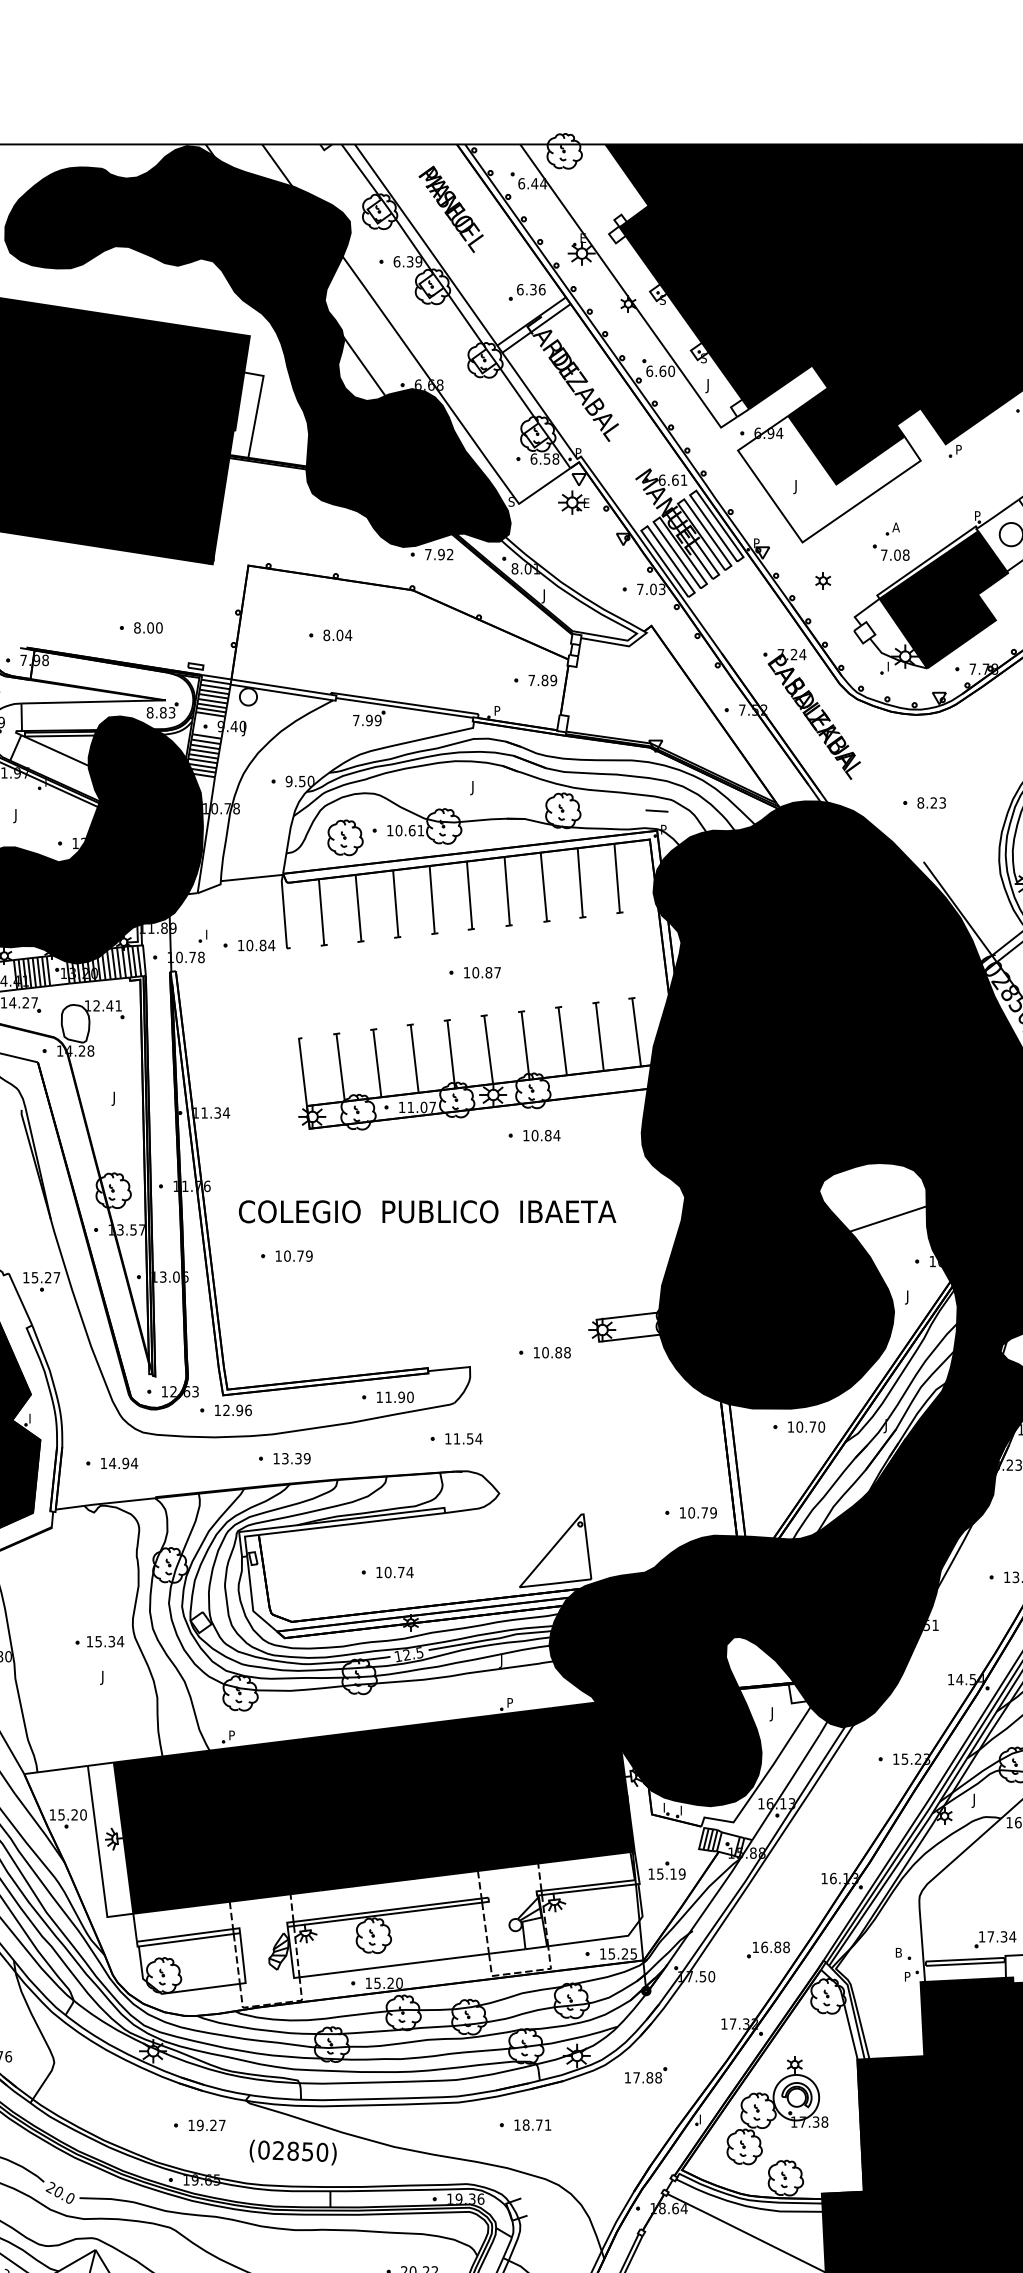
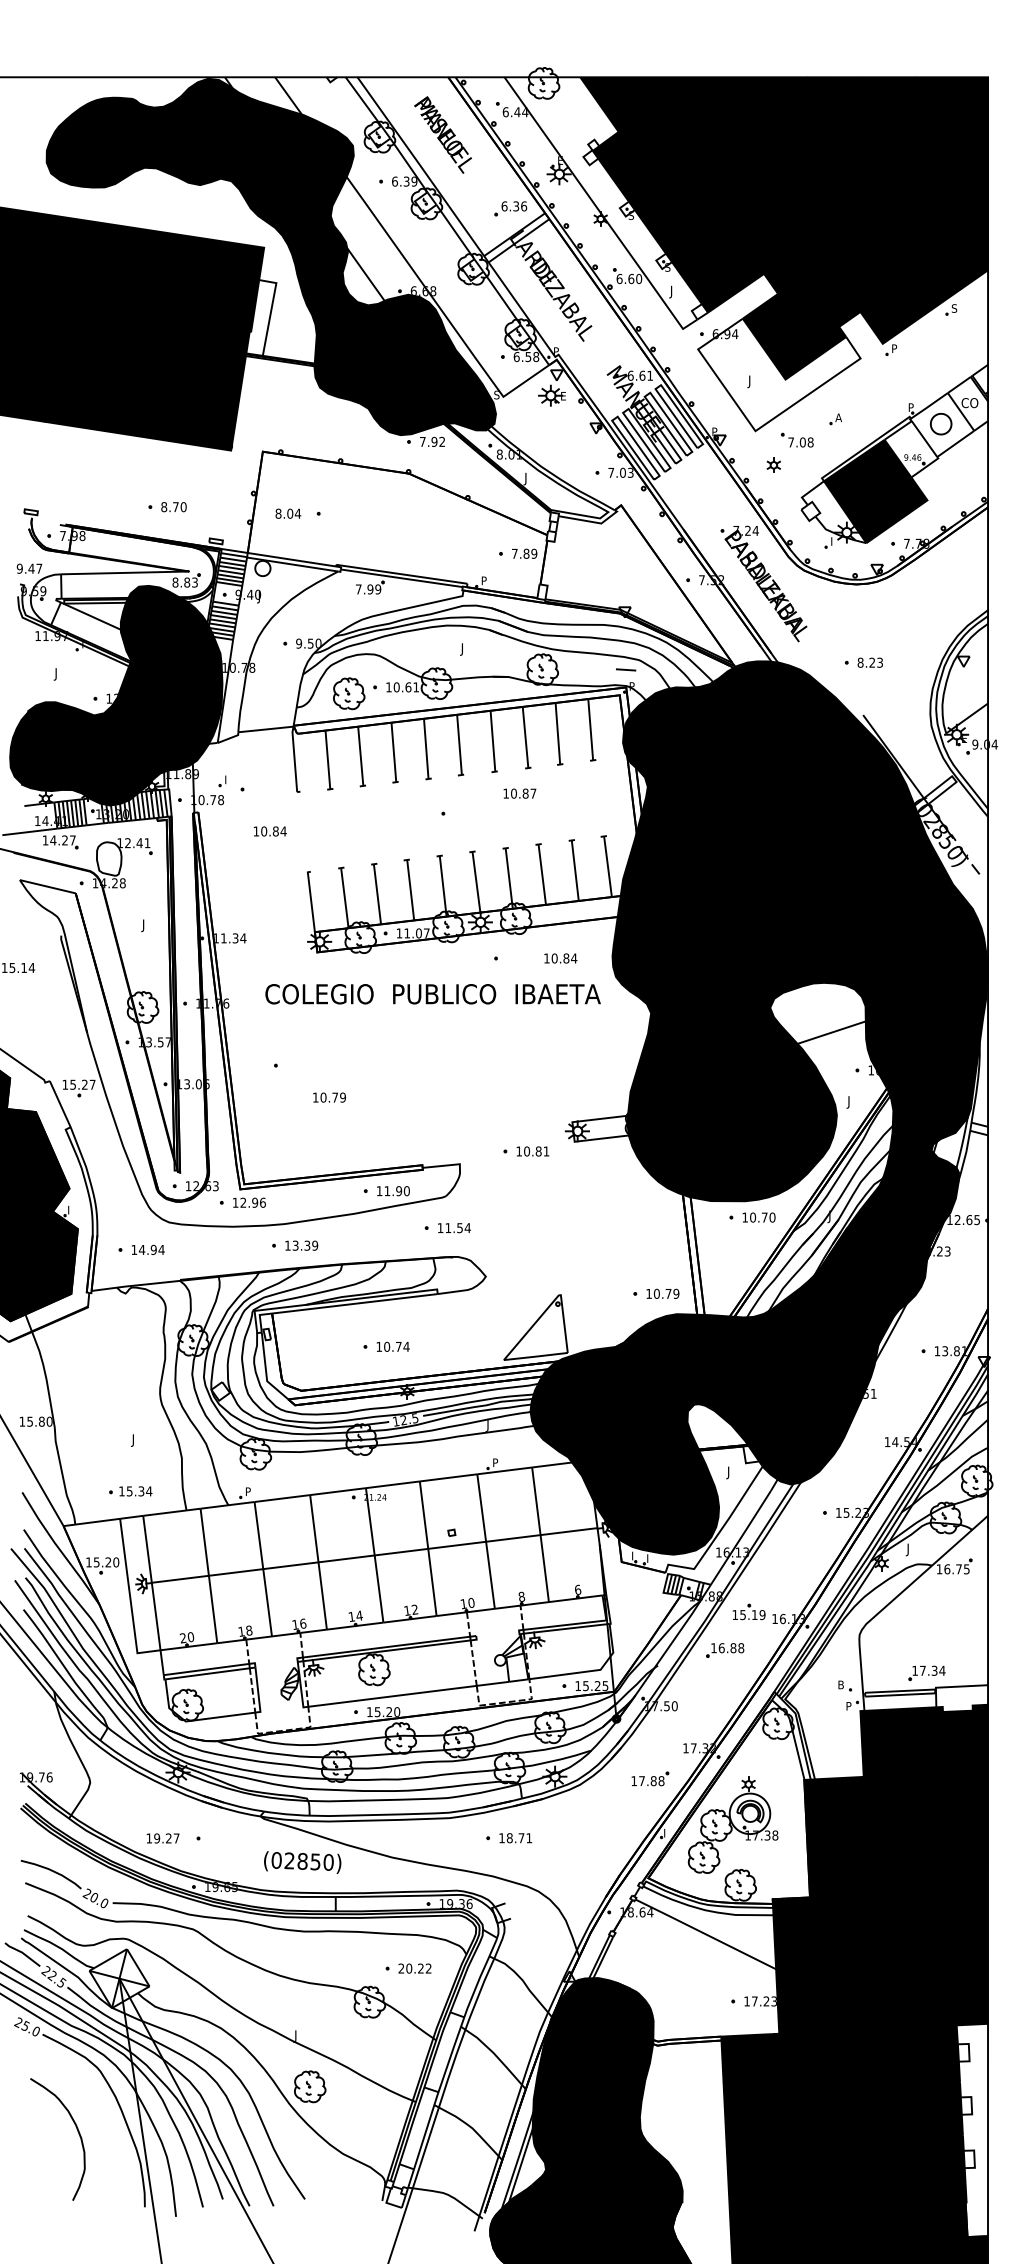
part: (891, 551) -> (797, 439), moved
fill: (978, 563) -> (911, 449), removed
text: (150, 628) -> (175, 507), 8.00 -> 8.70
text: (337, 635) -> (288, 513), moved
text: (255, 945) -> (269, 831), moved
text: (481, 972) -> (519, 793), moved
text: (541, 1135) -> (560, 958), moved
text: (426, 1212) -> (432, 994), moved
text: (294, 1255) -> (329, 1097), moved
text: (567, 1352) -> (546, 1151), 10.88 -> 10.81
part: (99, 1641) -> (130, 1491), moved
fill: (373, 1807) -> (374, 1555), removed
part: (666, 1870) -> (748, 1611), moved
part: (768, 1949) -> (725, 1650), moved
part: (646, 2074) -> (650, 1778), moved
text: (206, 2125) -> (162, 1838), moved

